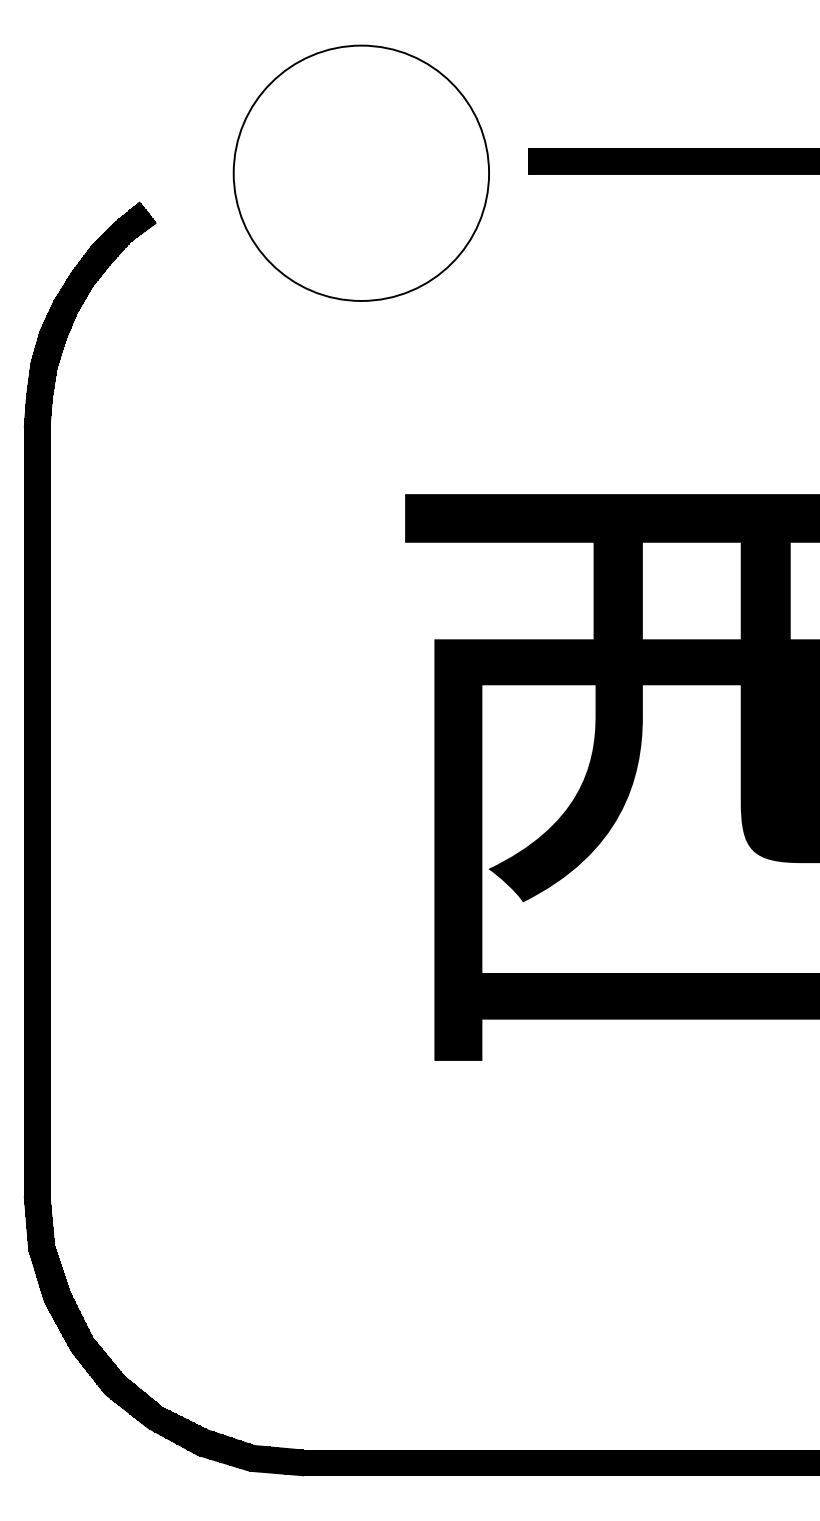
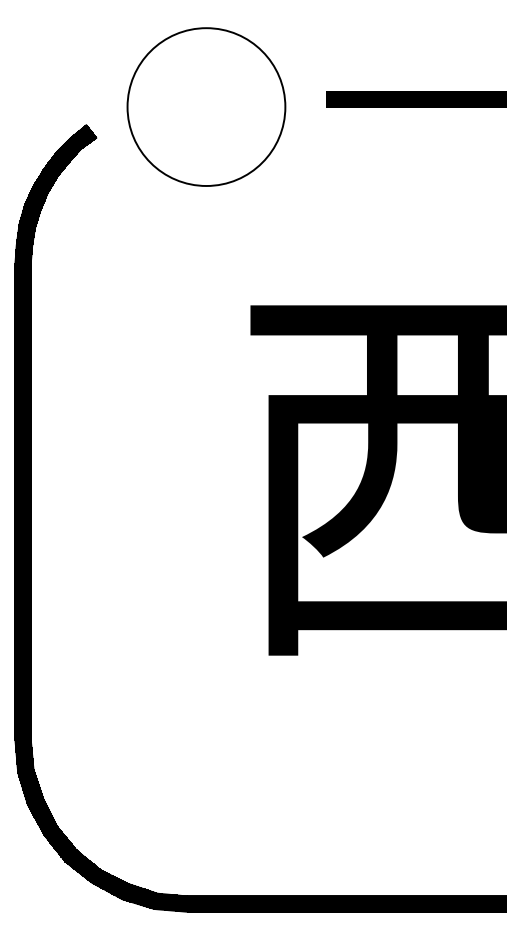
circle: (361, 172) -> (206, 106), moved

